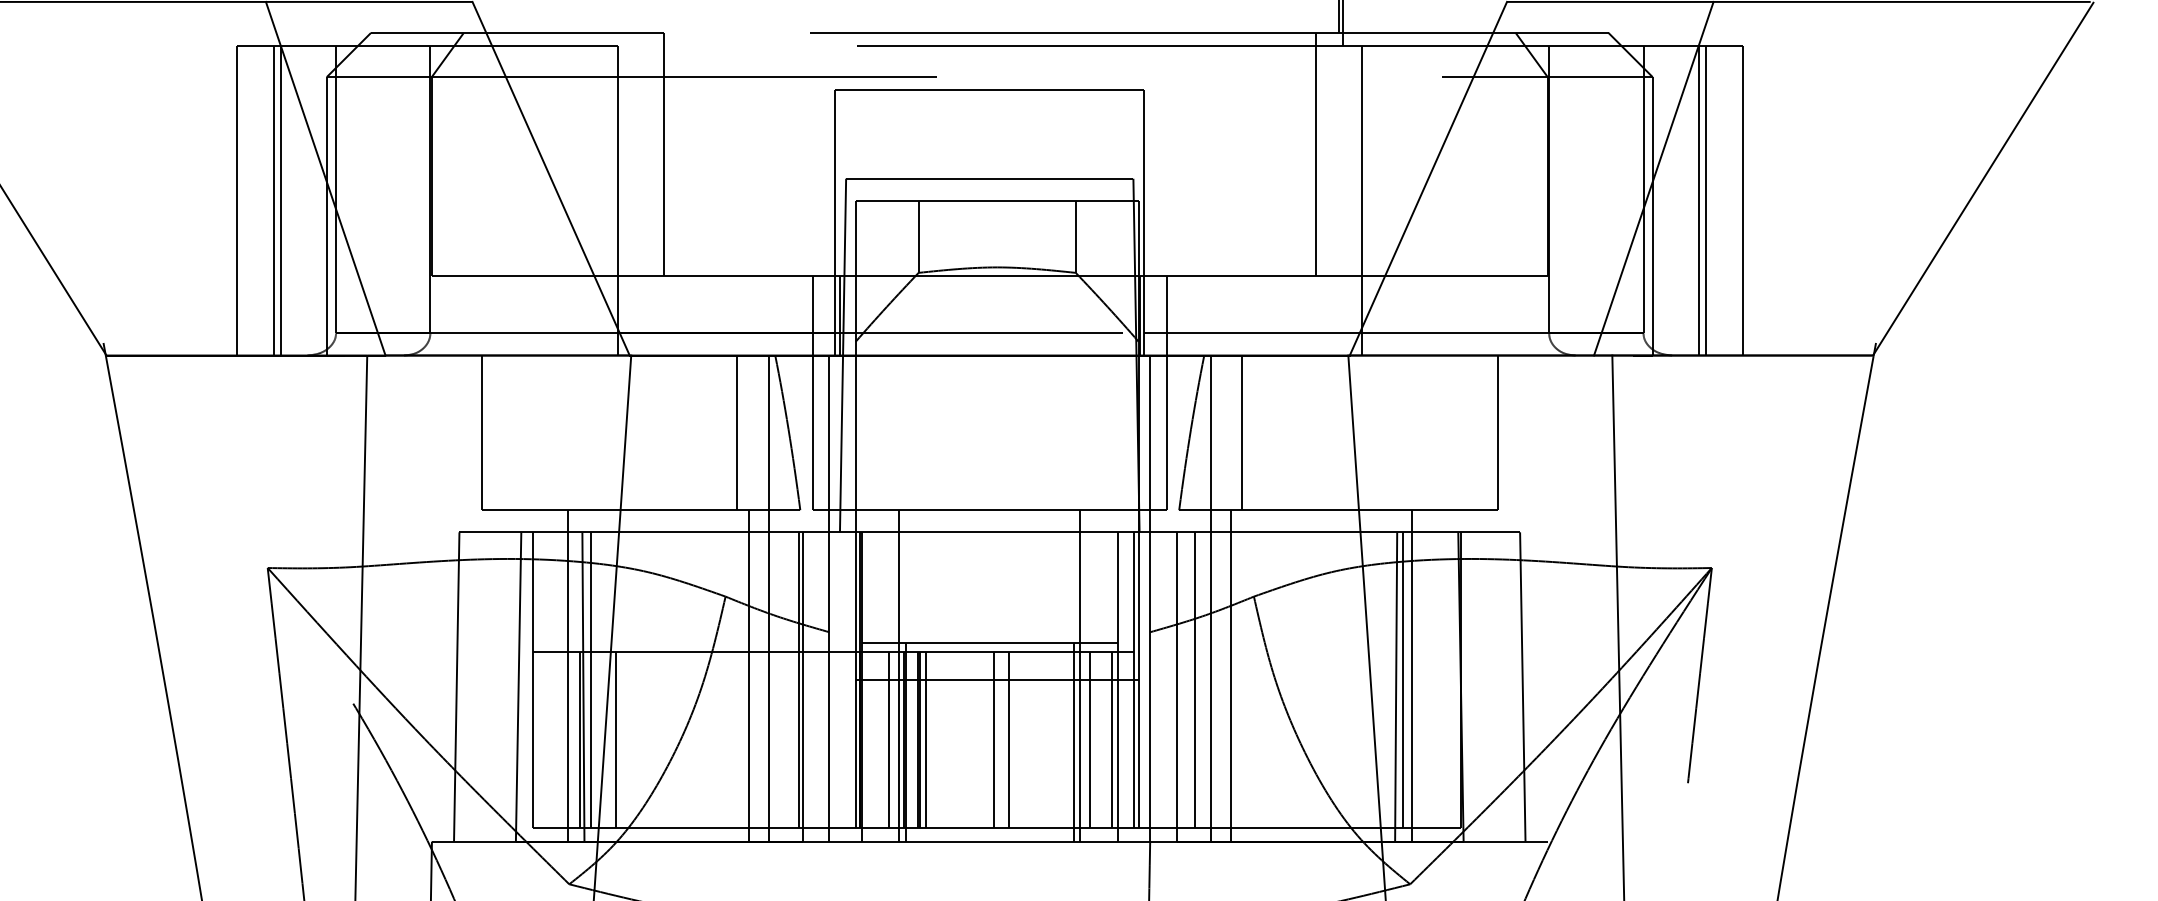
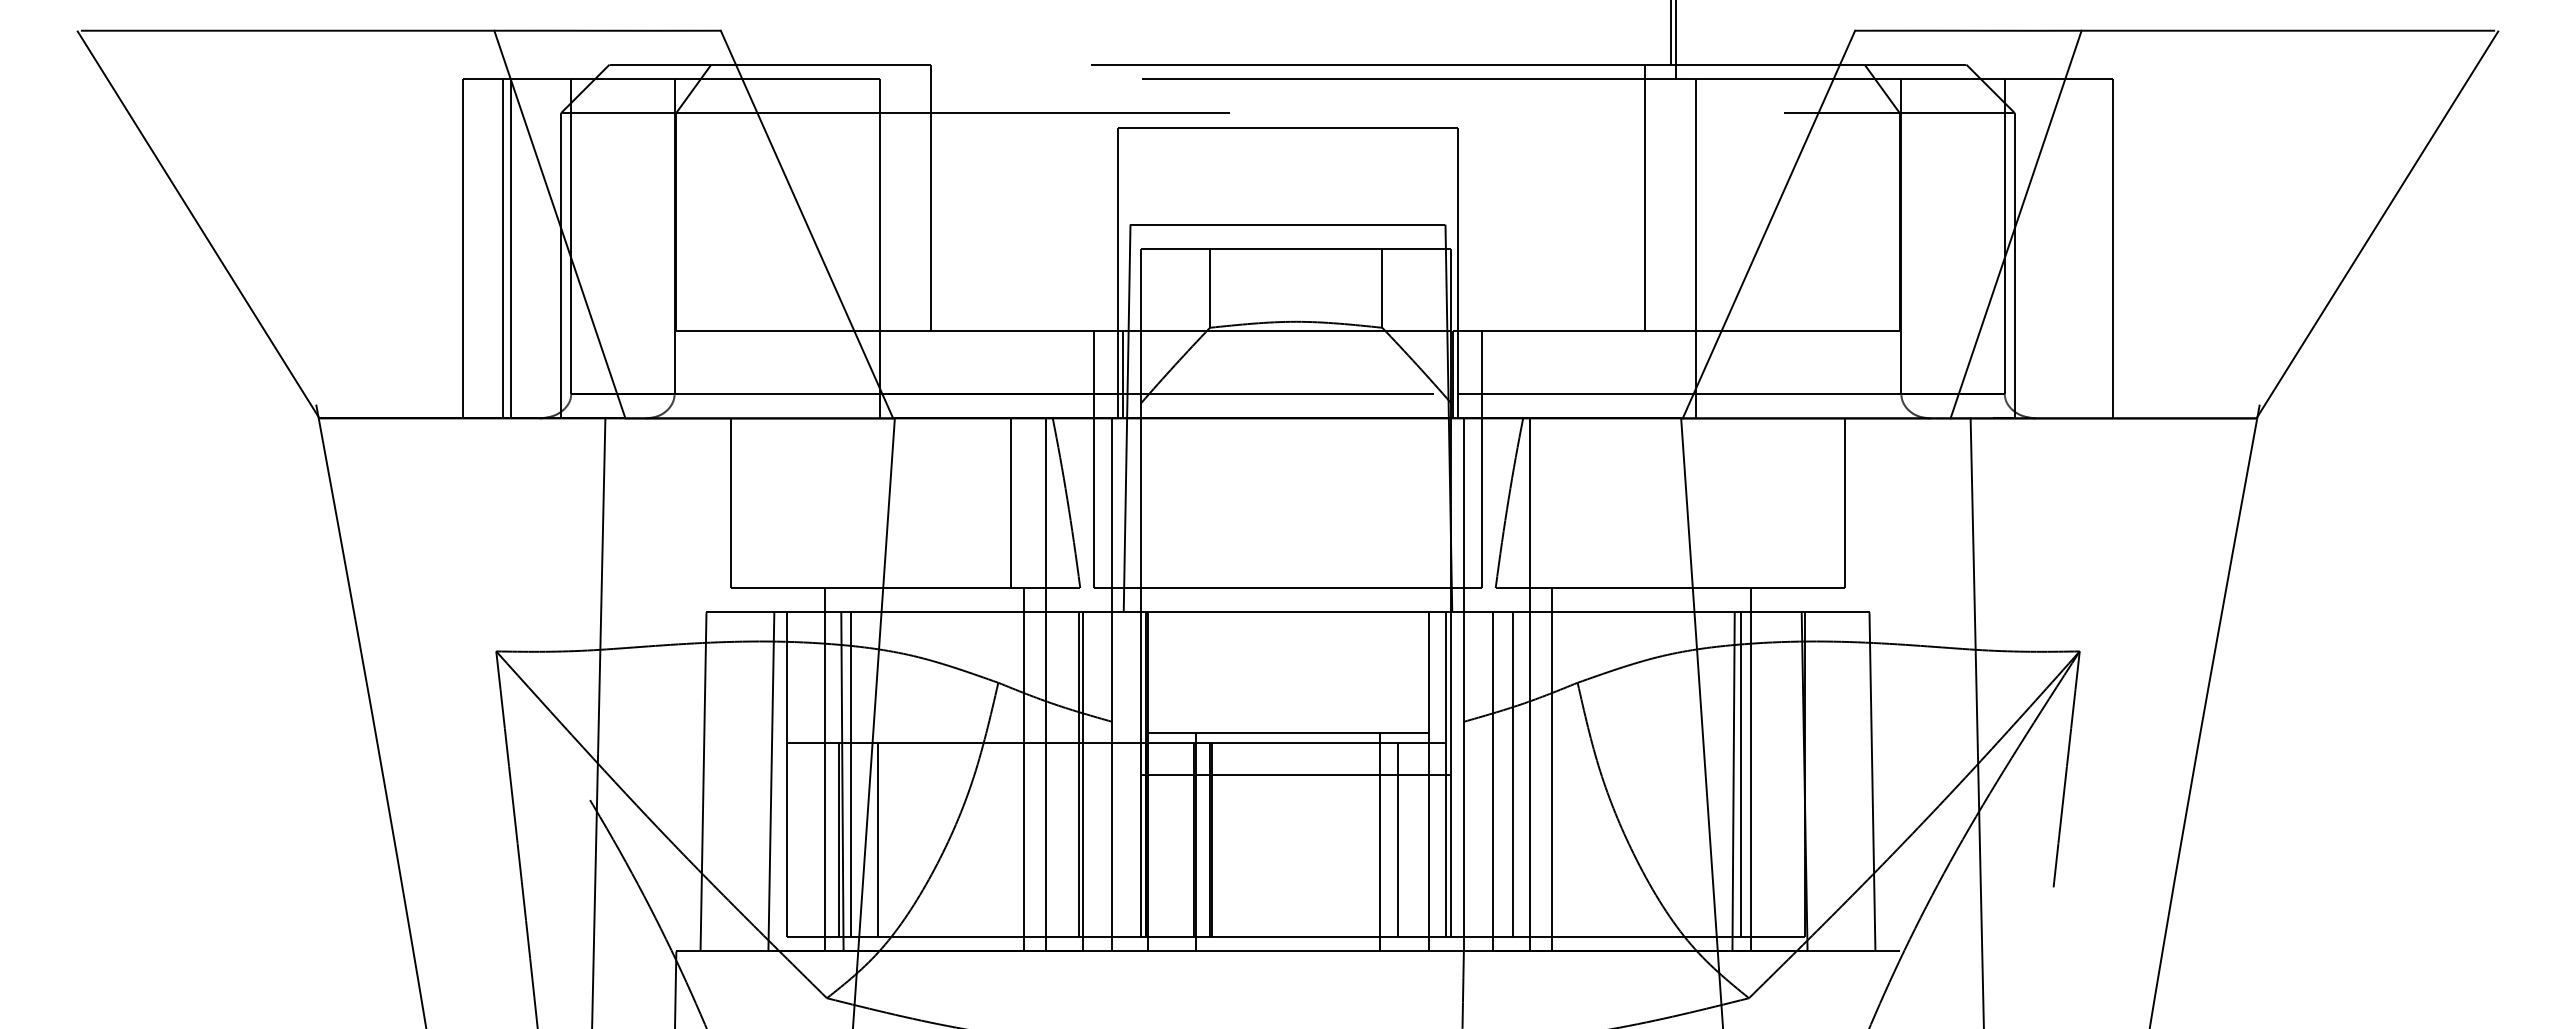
line: (1698, 200) -> (2065, 248), removed
line: (1706, 200) -> (2073, 248), removed
line: (1241, 433) -> (1564, 503), removed
line: (899, 675) -> (1188, 769), removed
line: (1080, 675) -> (1387, 769), removed
line: (889, 739) -> (1177, 839), removed
line: (926, 739) -> (1218, 839), removed
line: (993, 739) -> (1292, 839), removed
line: (1008, 739) -> (1308, 839), removed
line: (1112, 739) -> (1422, 839), removed

